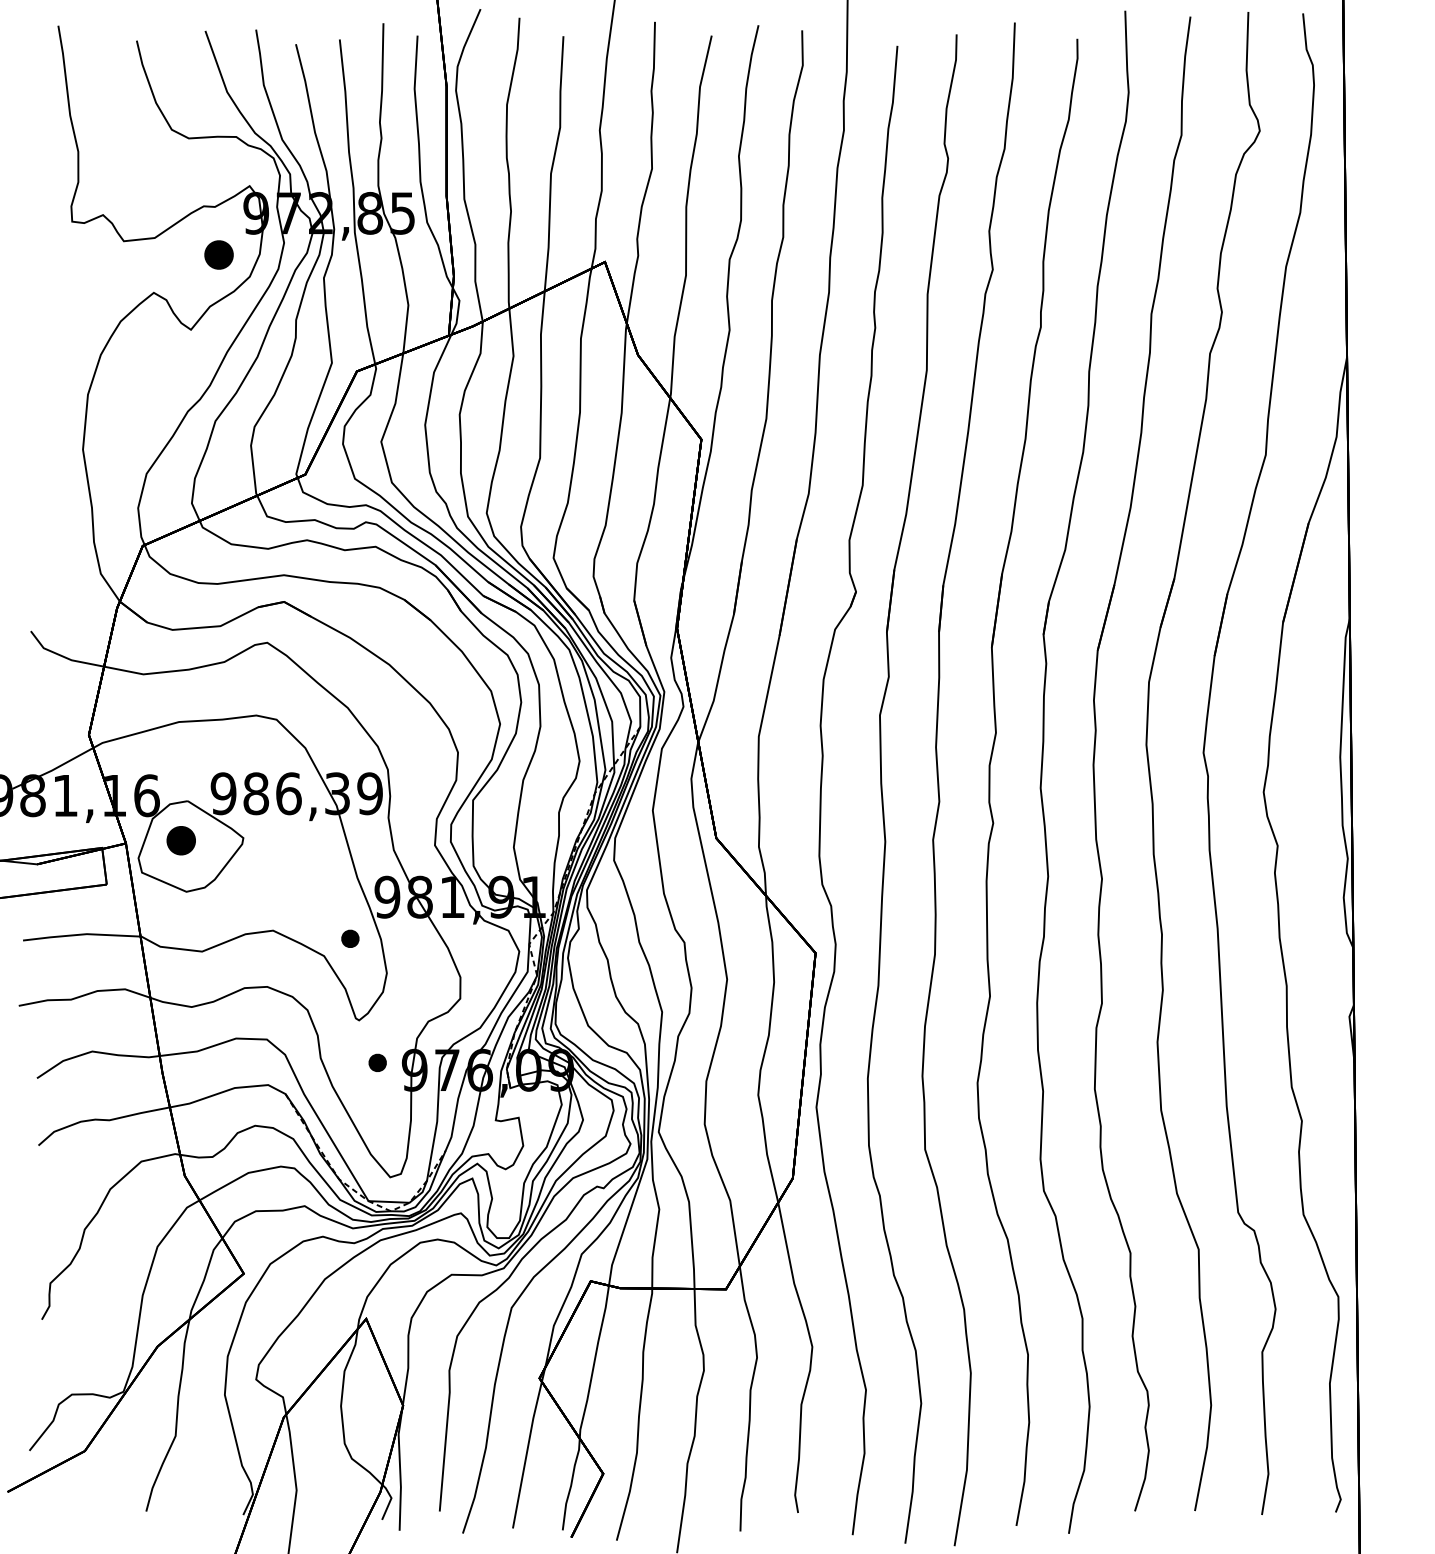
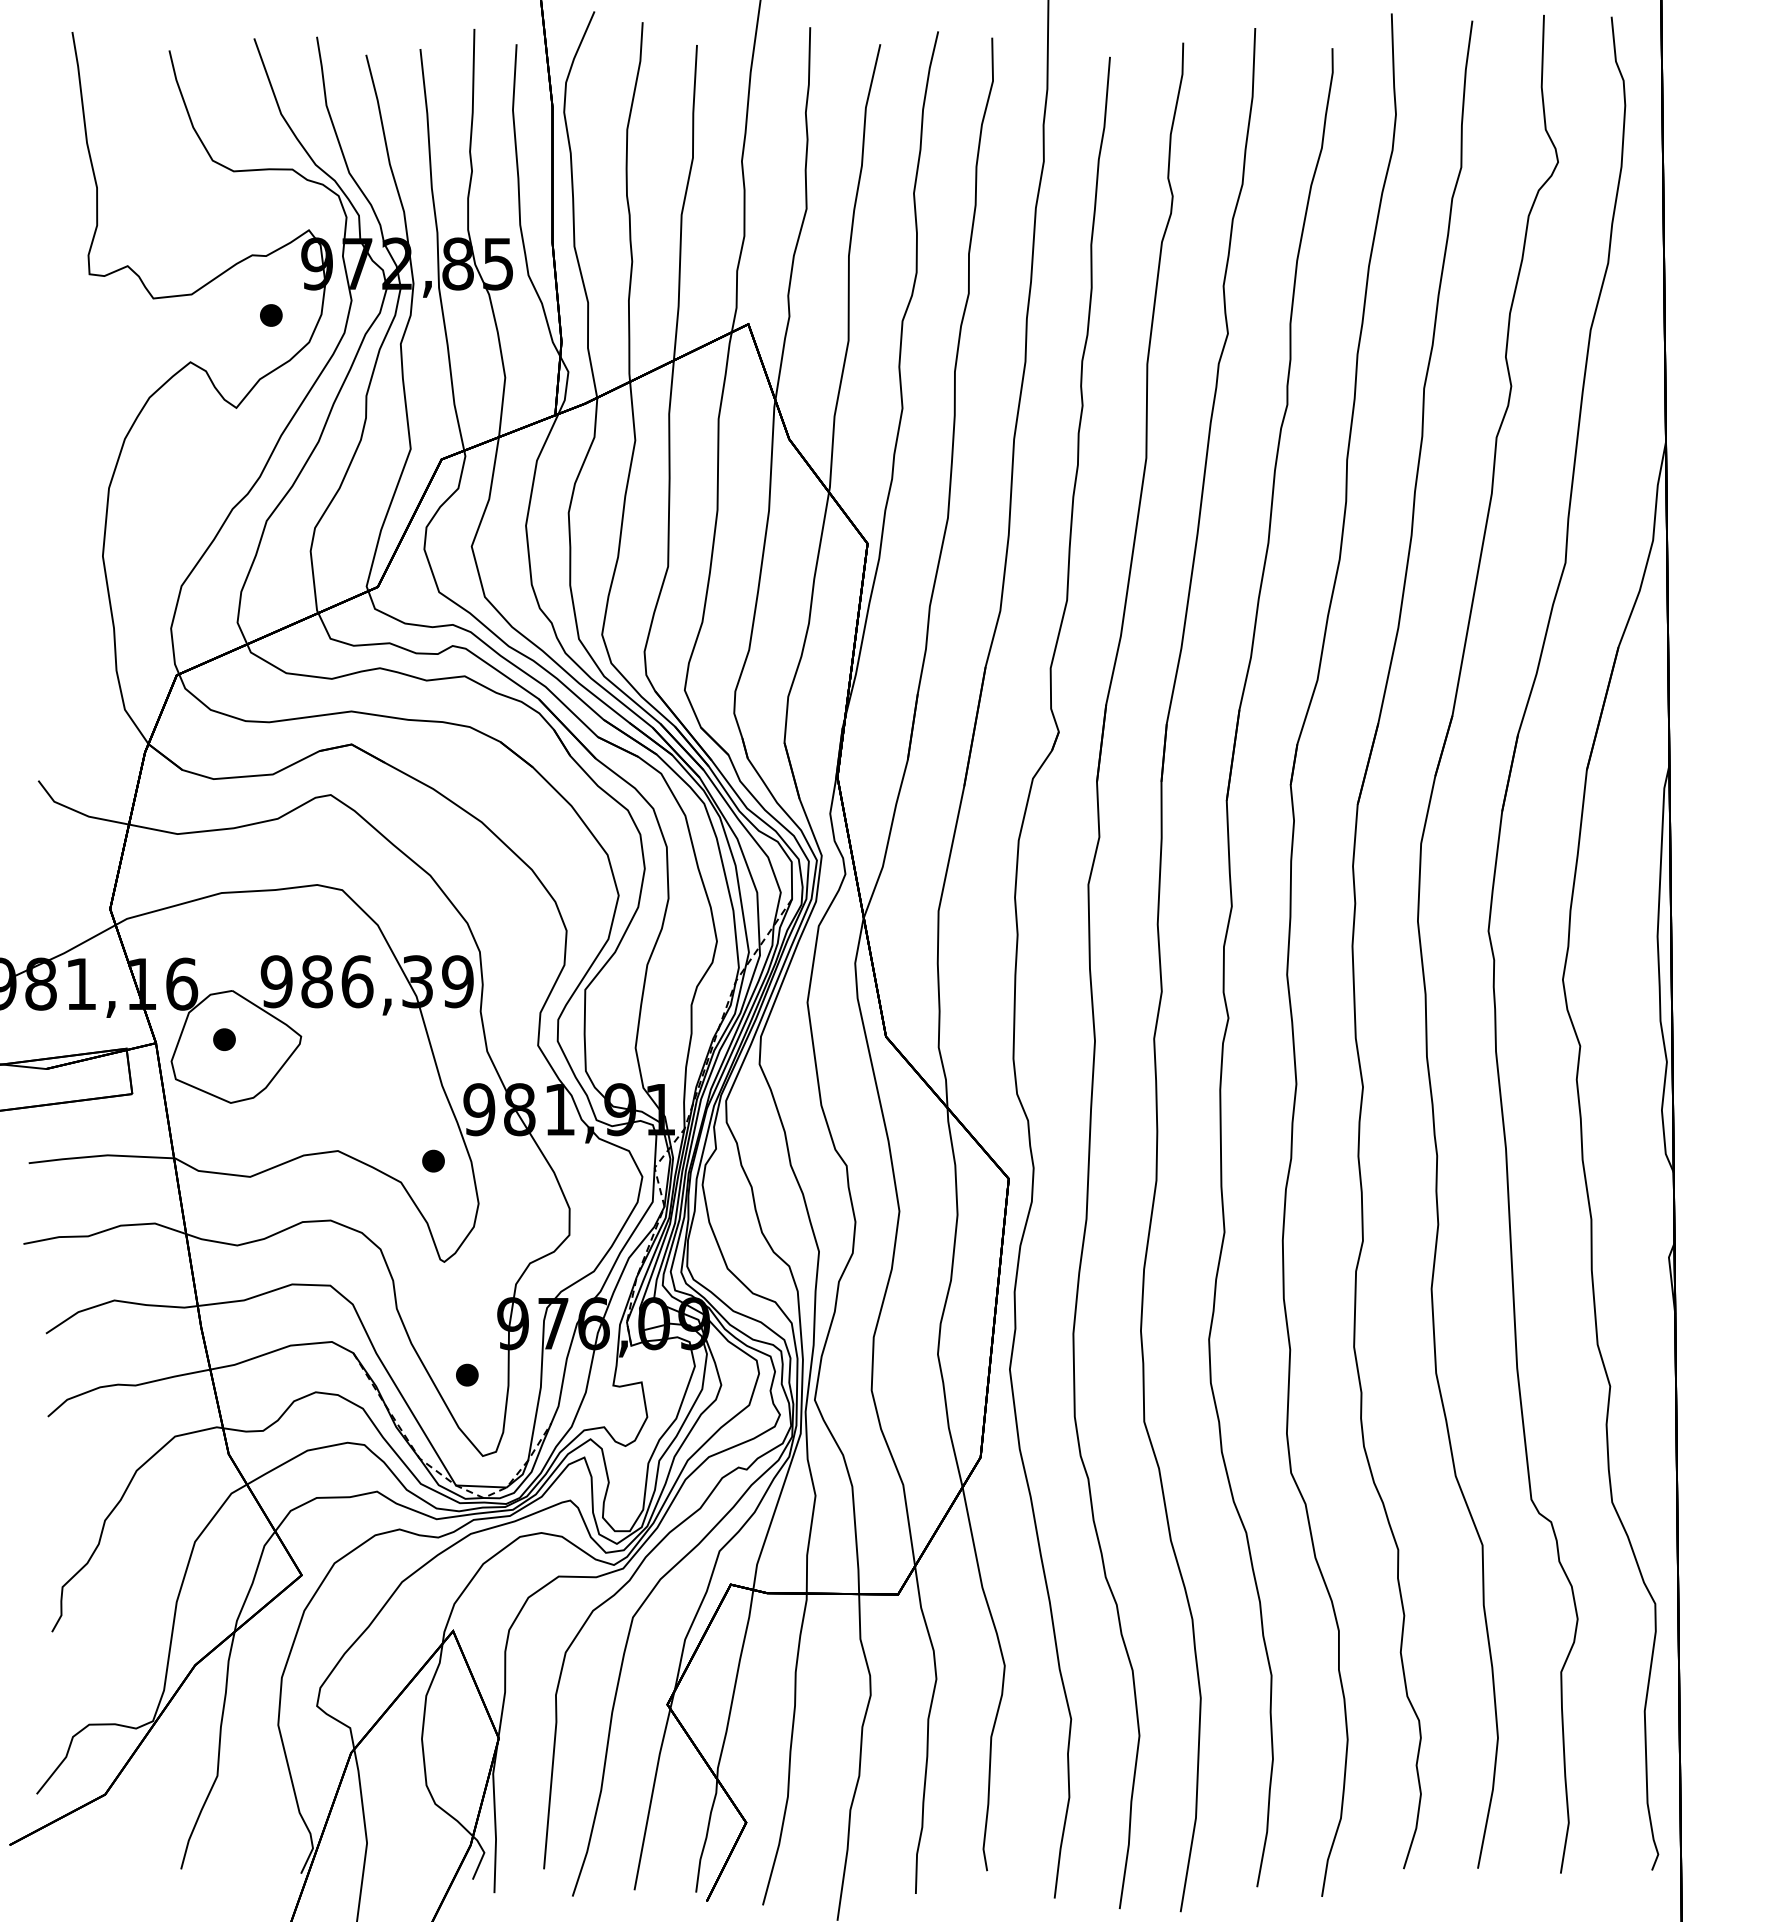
part: (219, 254) -> (271, 314), size x0.62
part: (181, 840) -> (224, 1039), size x0.62
part: (377, 1062) -> (467, 1374), moved

